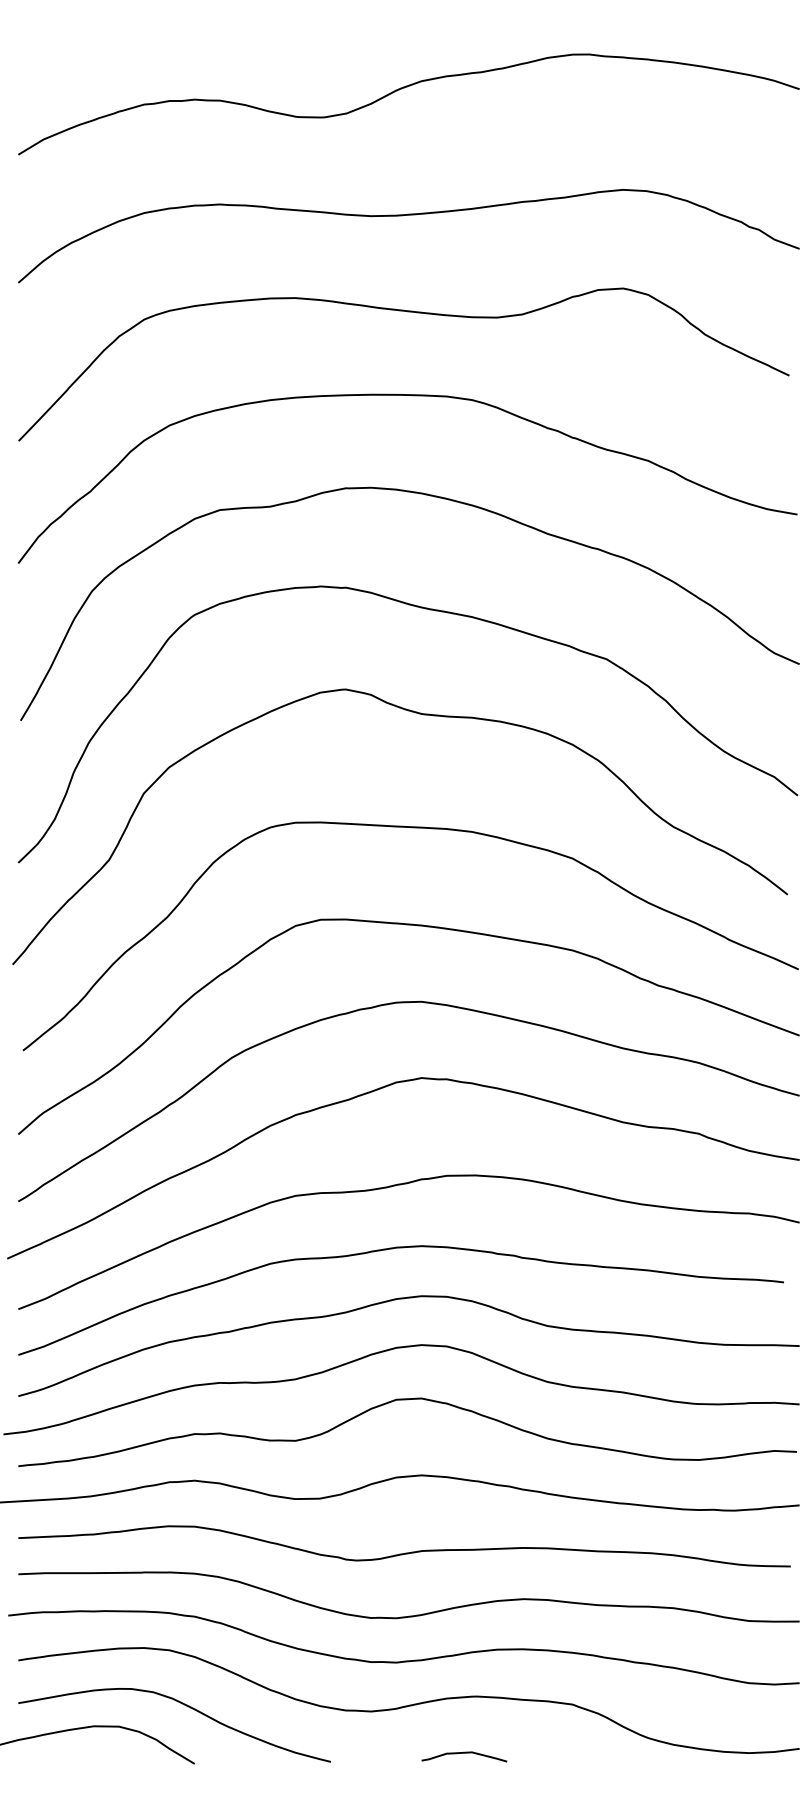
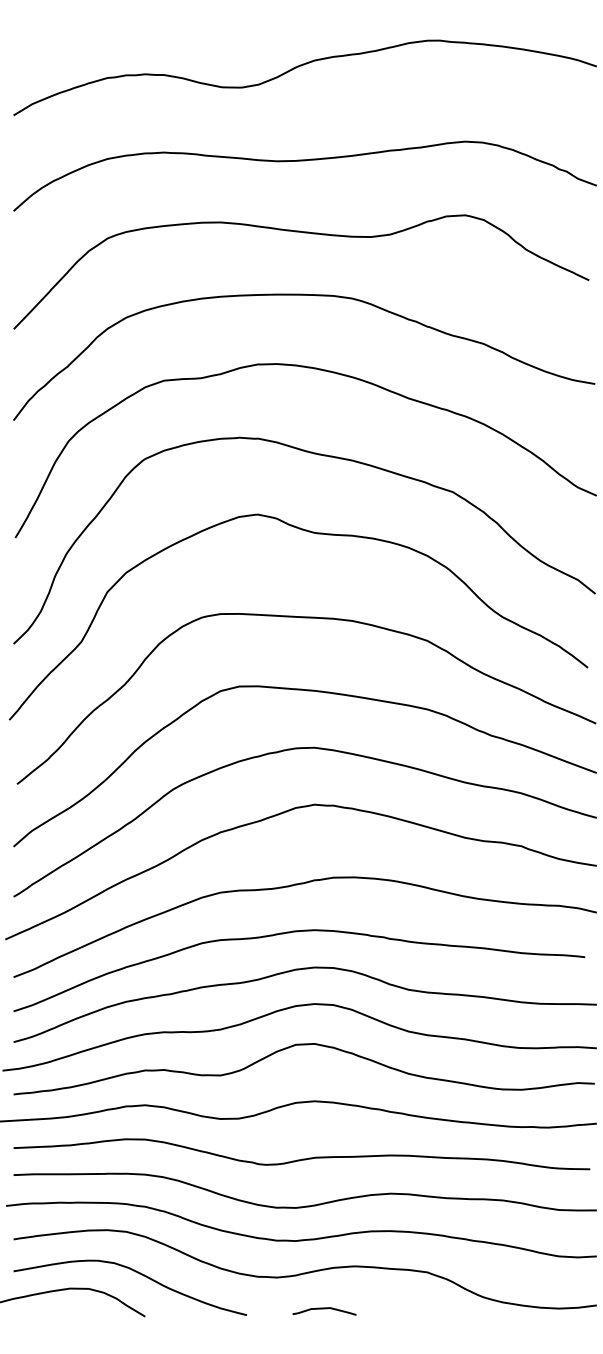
curve: (464, 1754) -> (324, 1309), moved

